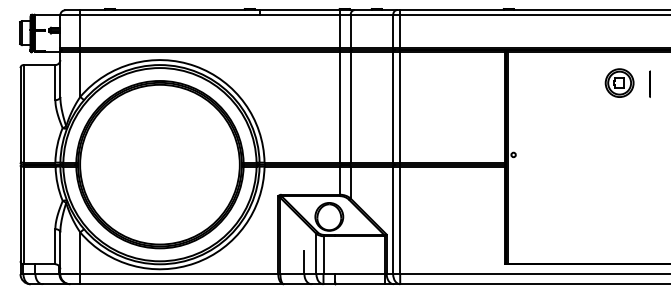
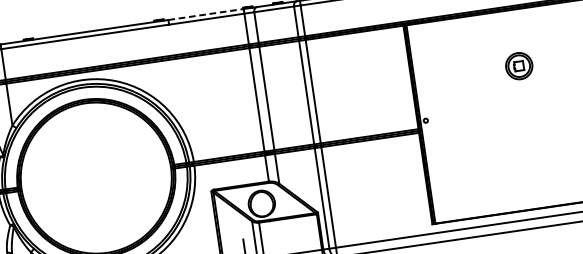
line: (300, 10) -> (206, 14), solid -> dashed
part: (619, 82) -> (519, 65), moved
line: (649, 83) -> (543, 35), removed

